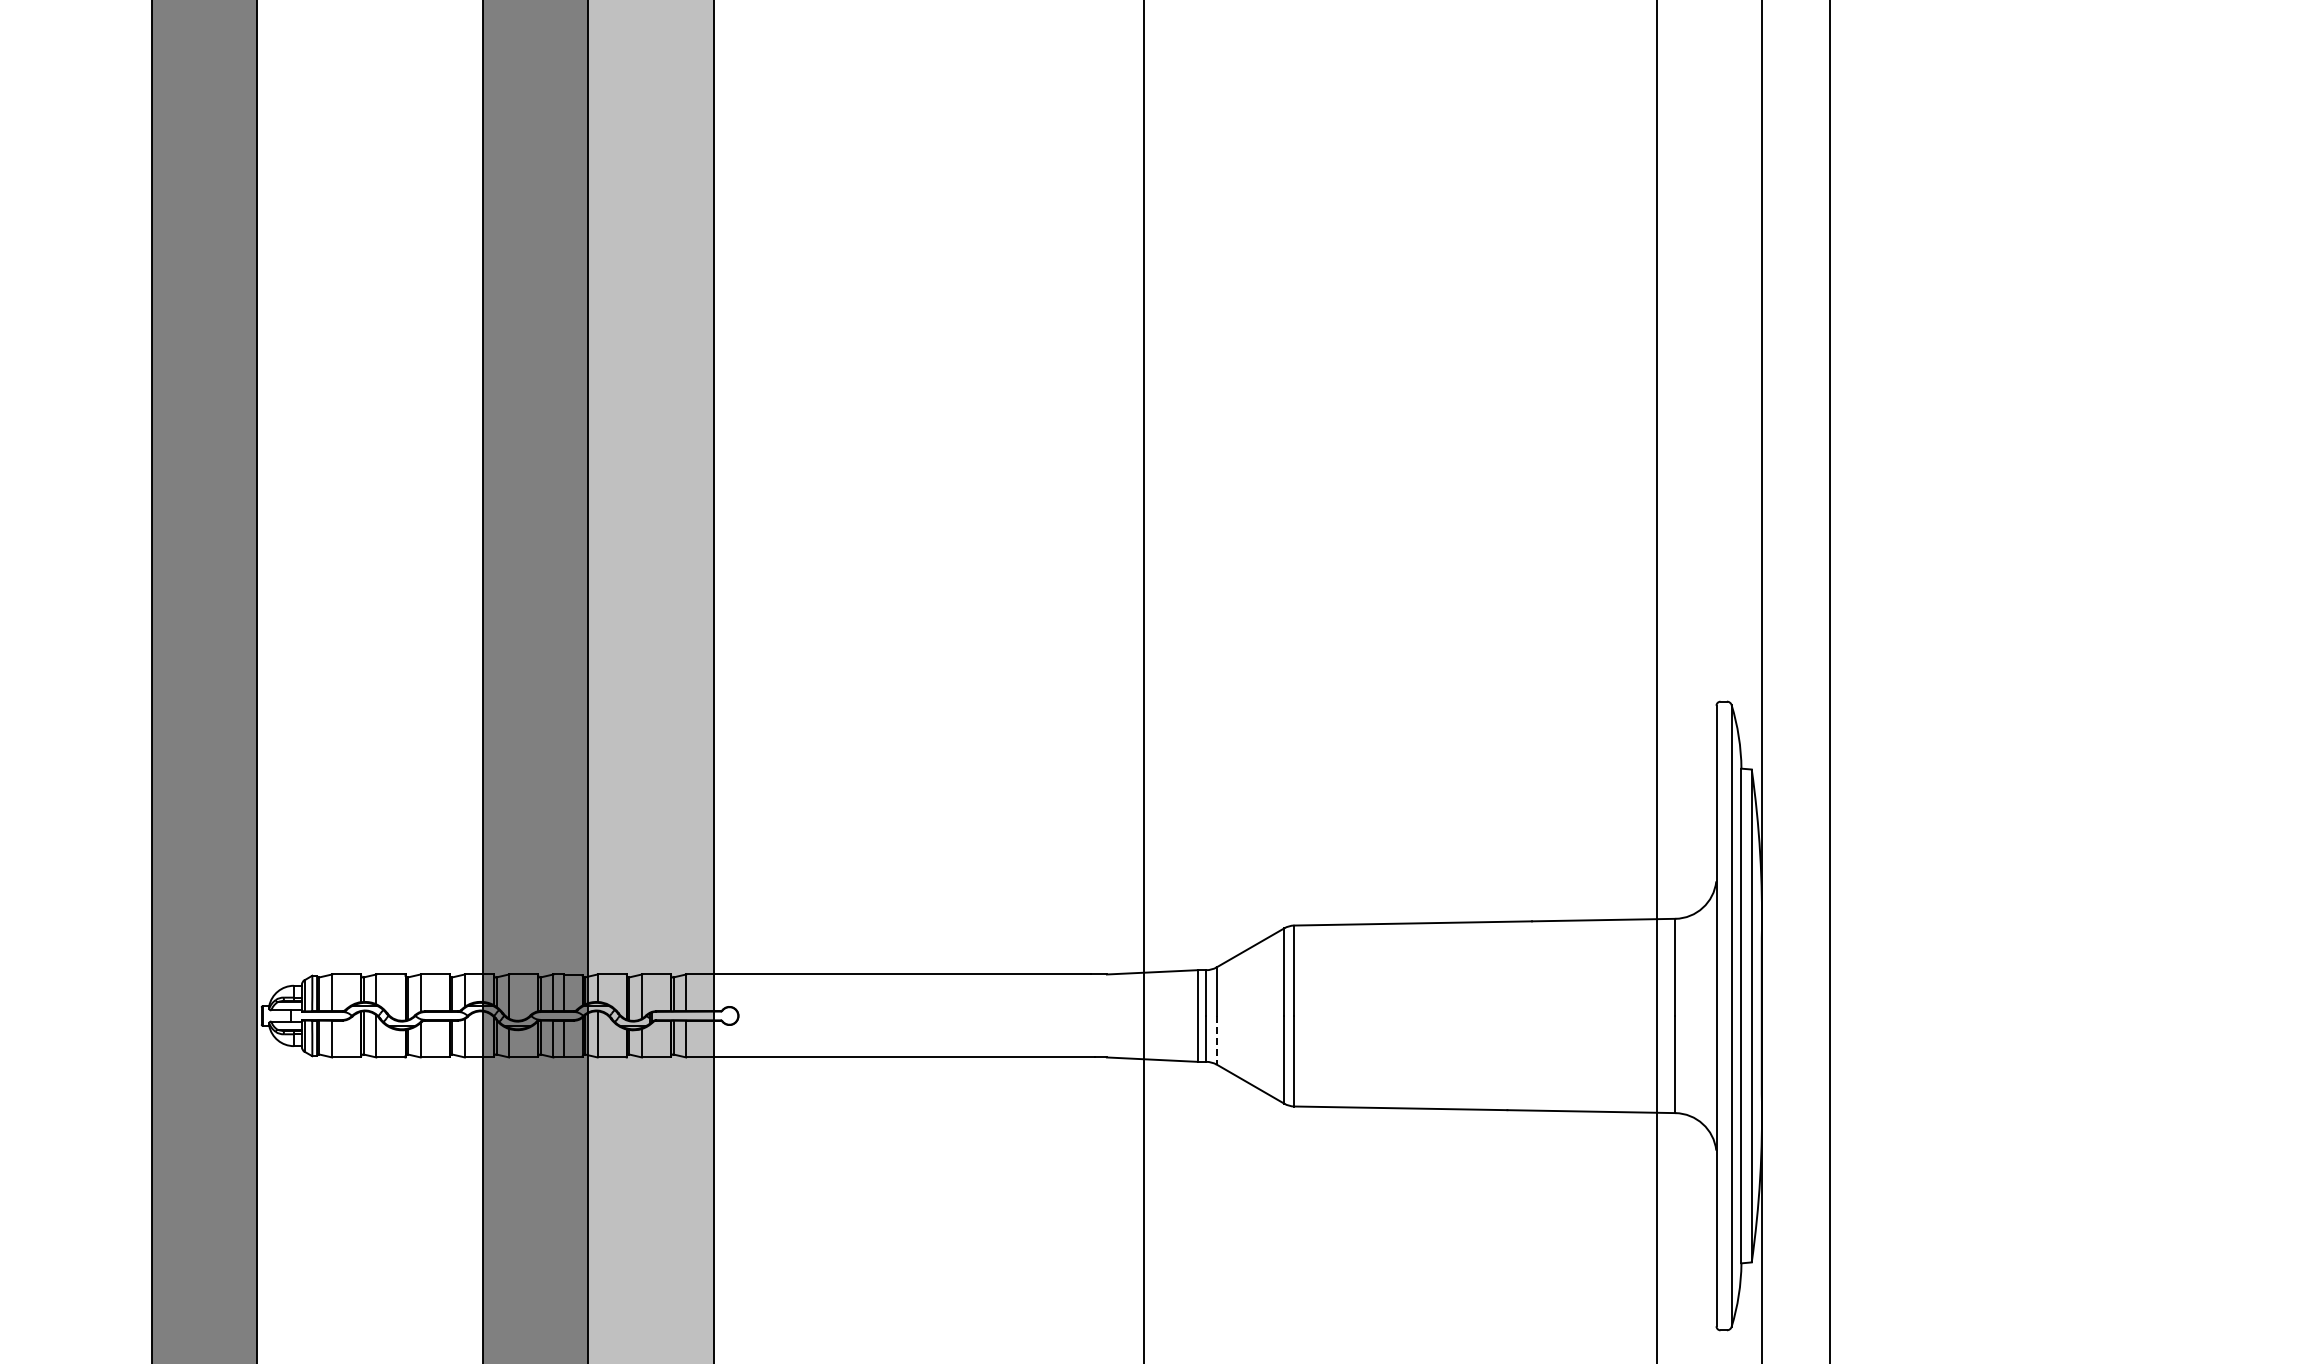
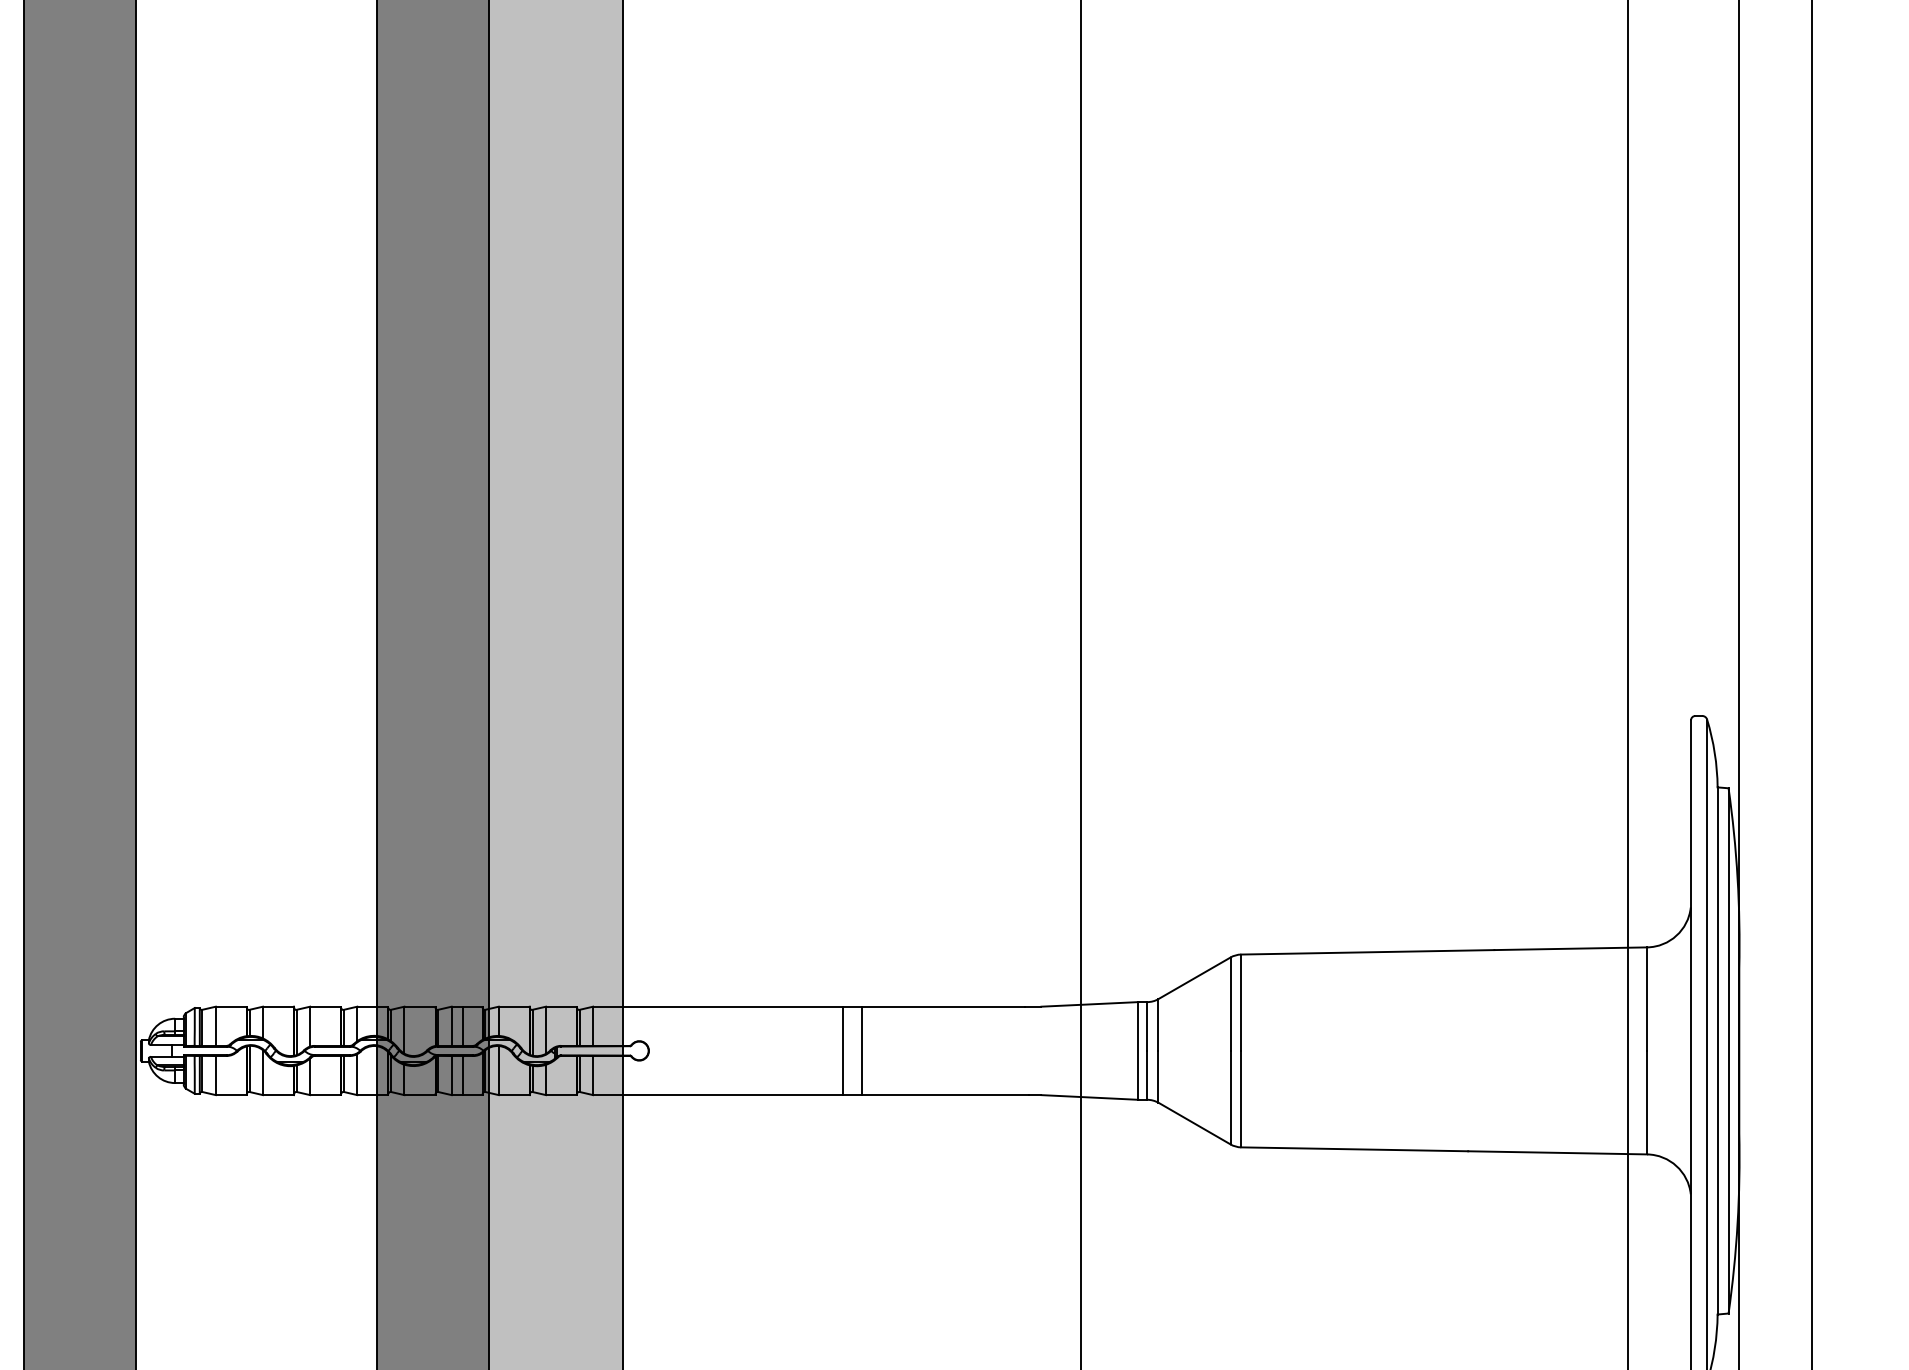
line: (920, 1015) -> (842, 1050), added
line: (938, 1015) -> (861, 1050), added
line: (1216, 1040) -> (1158, 1077), dashed -> solid

